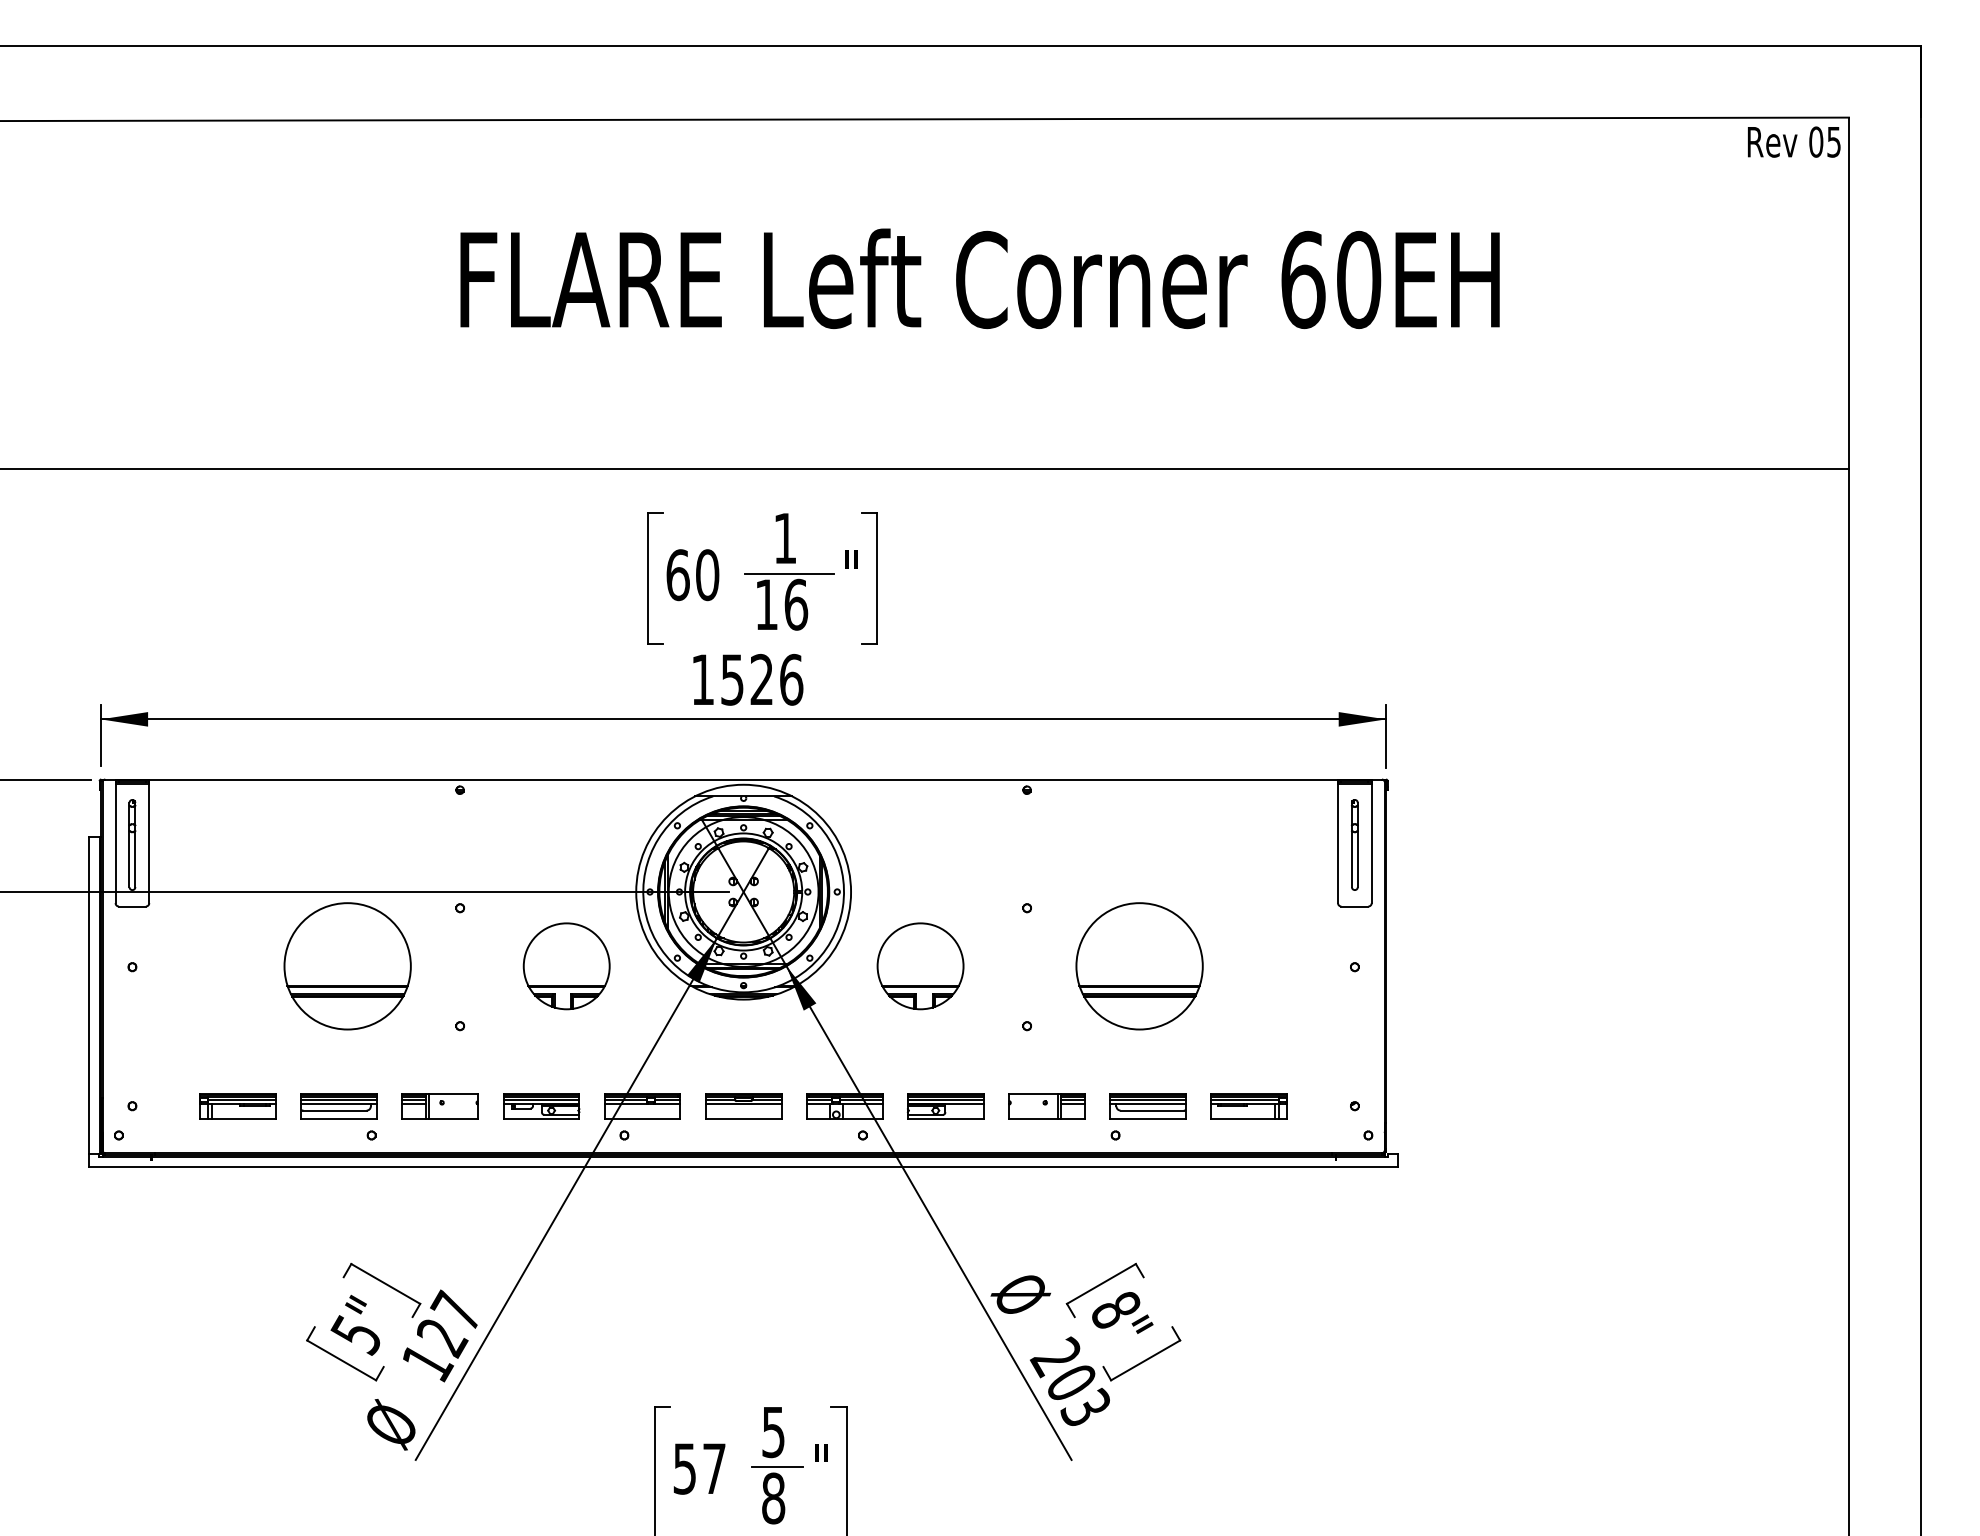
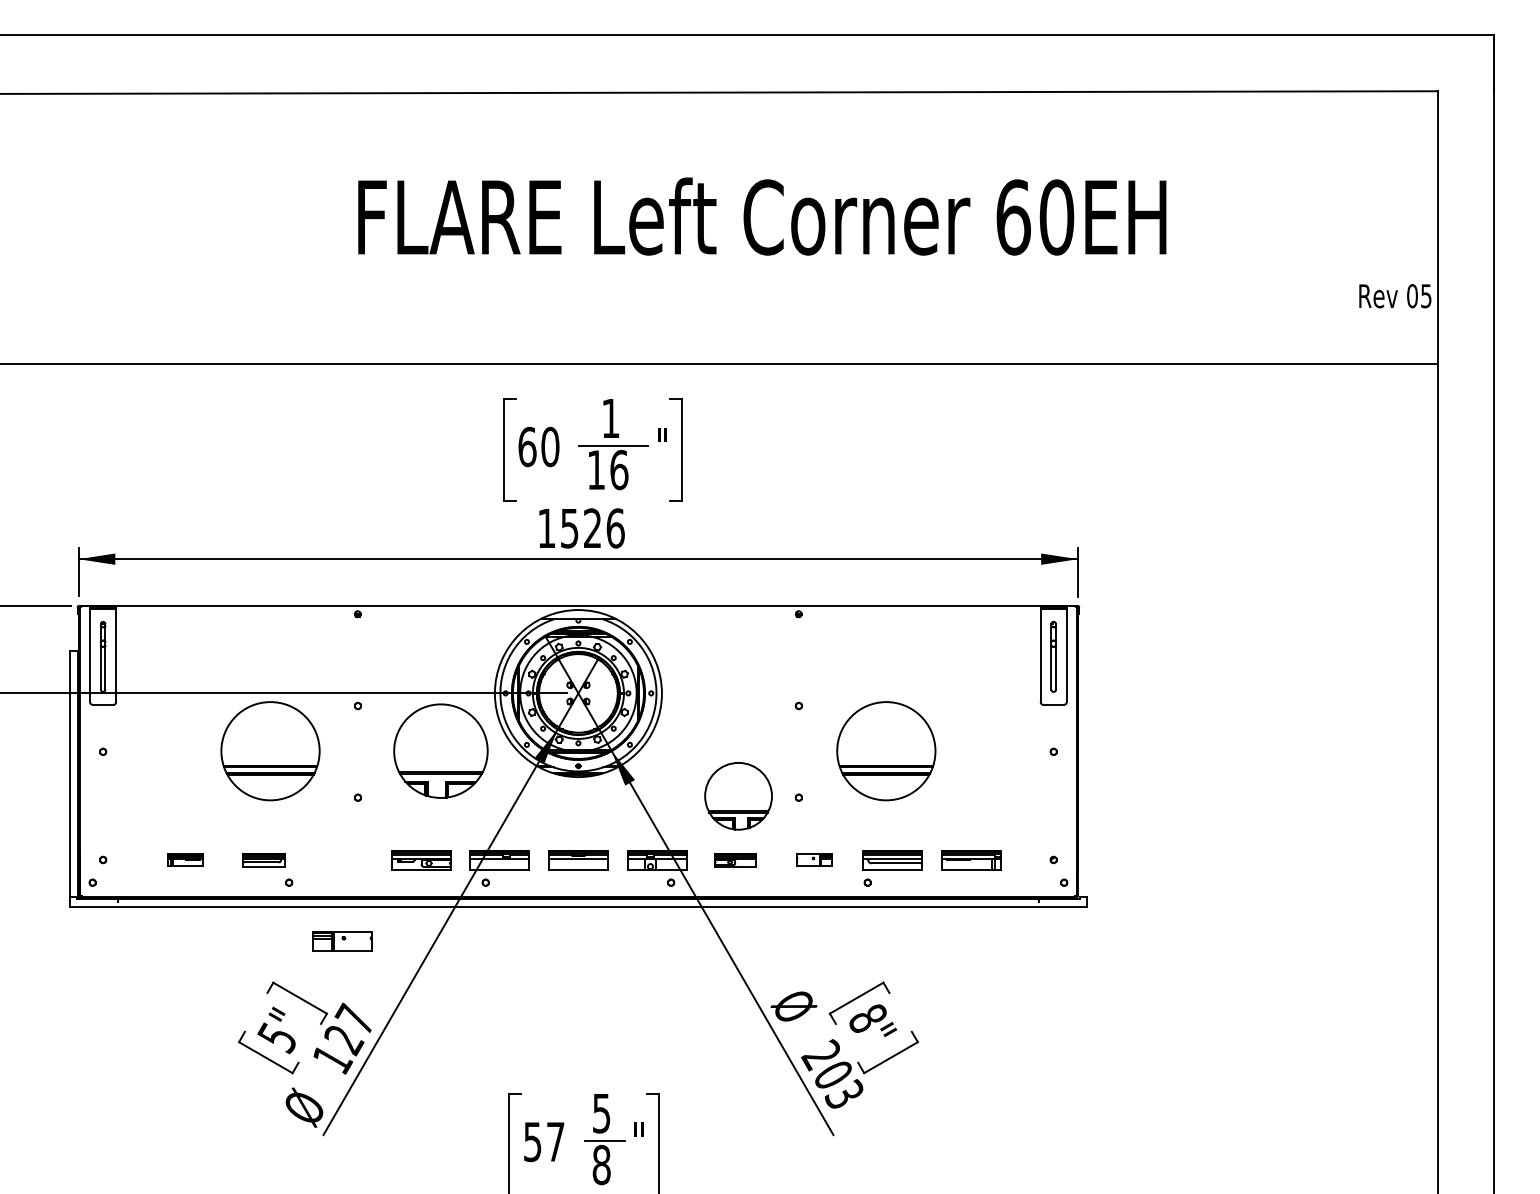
text: (1794, 141) -> (1395, 295), moved
part: (566, 966) -> (440, 751), size x1.4
part: (920, 966) -> (738, 796), moved
part: (237, 1106) -> (184, 860), size x0.6
part: (338, 1106) -> (263, 860), size x0.7
part: (439, 1106) -> (341, 941), moved
part: (945, 1106) -> (735, 860), size x0.7
part: (1046, 1106) -> (813, 860), size x0.6

